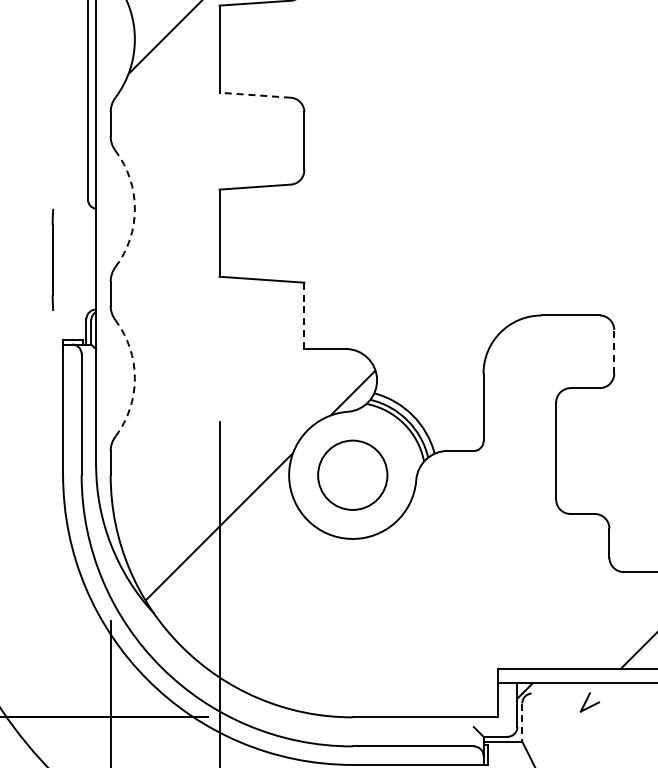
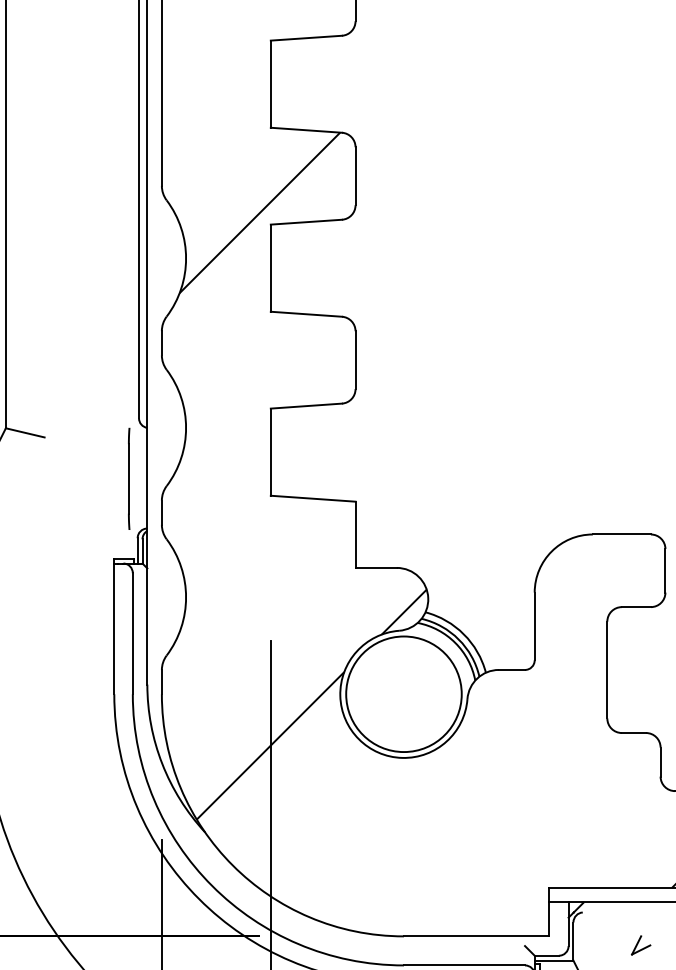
line: (255, 95) -> (306, 314), dashed -> solid
arc: (135, 208) -> (186, 427), dashed -> solid
line: (53, 259) -> (129, 478), moved
line: (304, 315) -> (355, 534), dashed -> solid
line: (614, 351) -> (665, 570), dashed -> solid
arc: (135, 378) -> (186, 597), dashed -> solid
circle: (352, 475) -> (403, 694), size x1.67
part: (590, 702) -> (641, 945), moved
line: (522, 723) -> (573, 942), dashed -> solid

